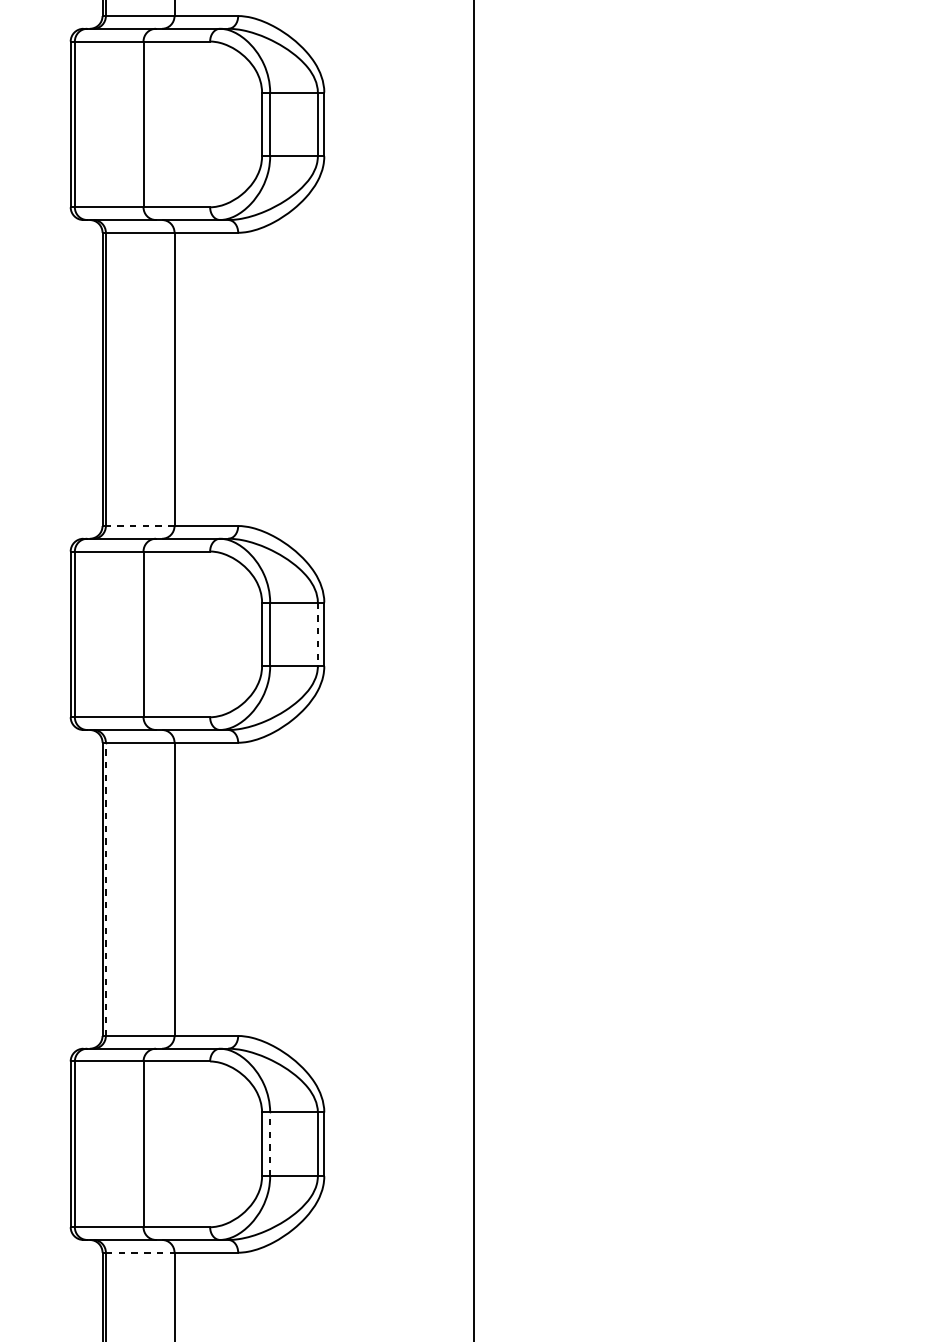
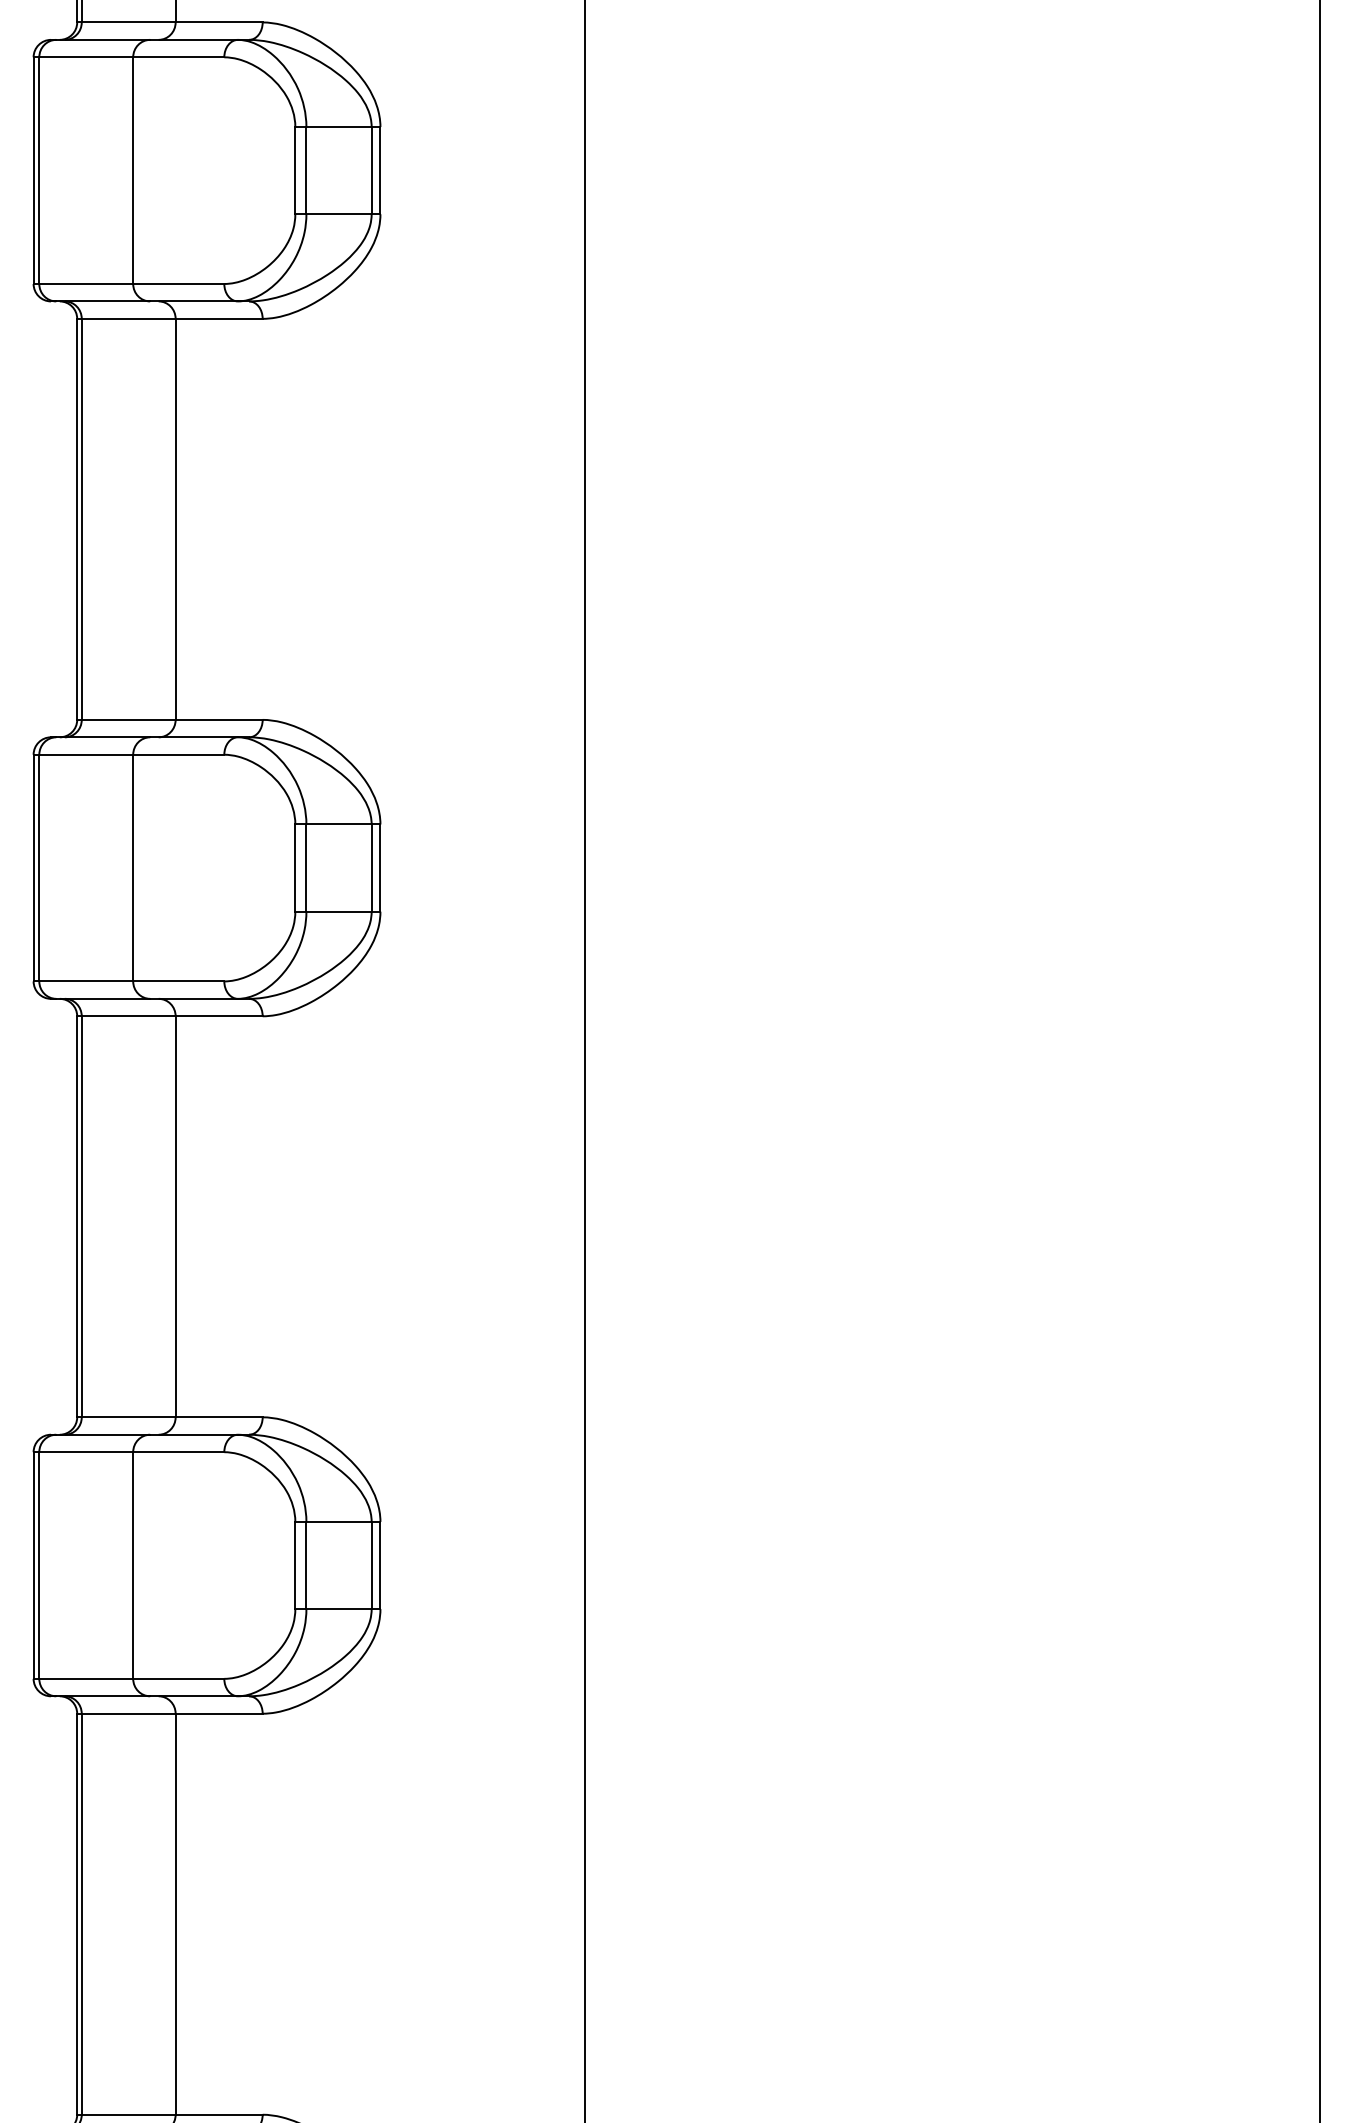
line: (140, 525) -> (128, 719), dashed -> solid
line: (317, 634) -> (371, 868), dashed -> solid
line: (105, 889) -> (81, 1216), dashed -> solid
line: (270, 1144) -> (306, 1565), dashed -> solid
line: (140, 1252) -> (128, 1713), dashed -> solid

